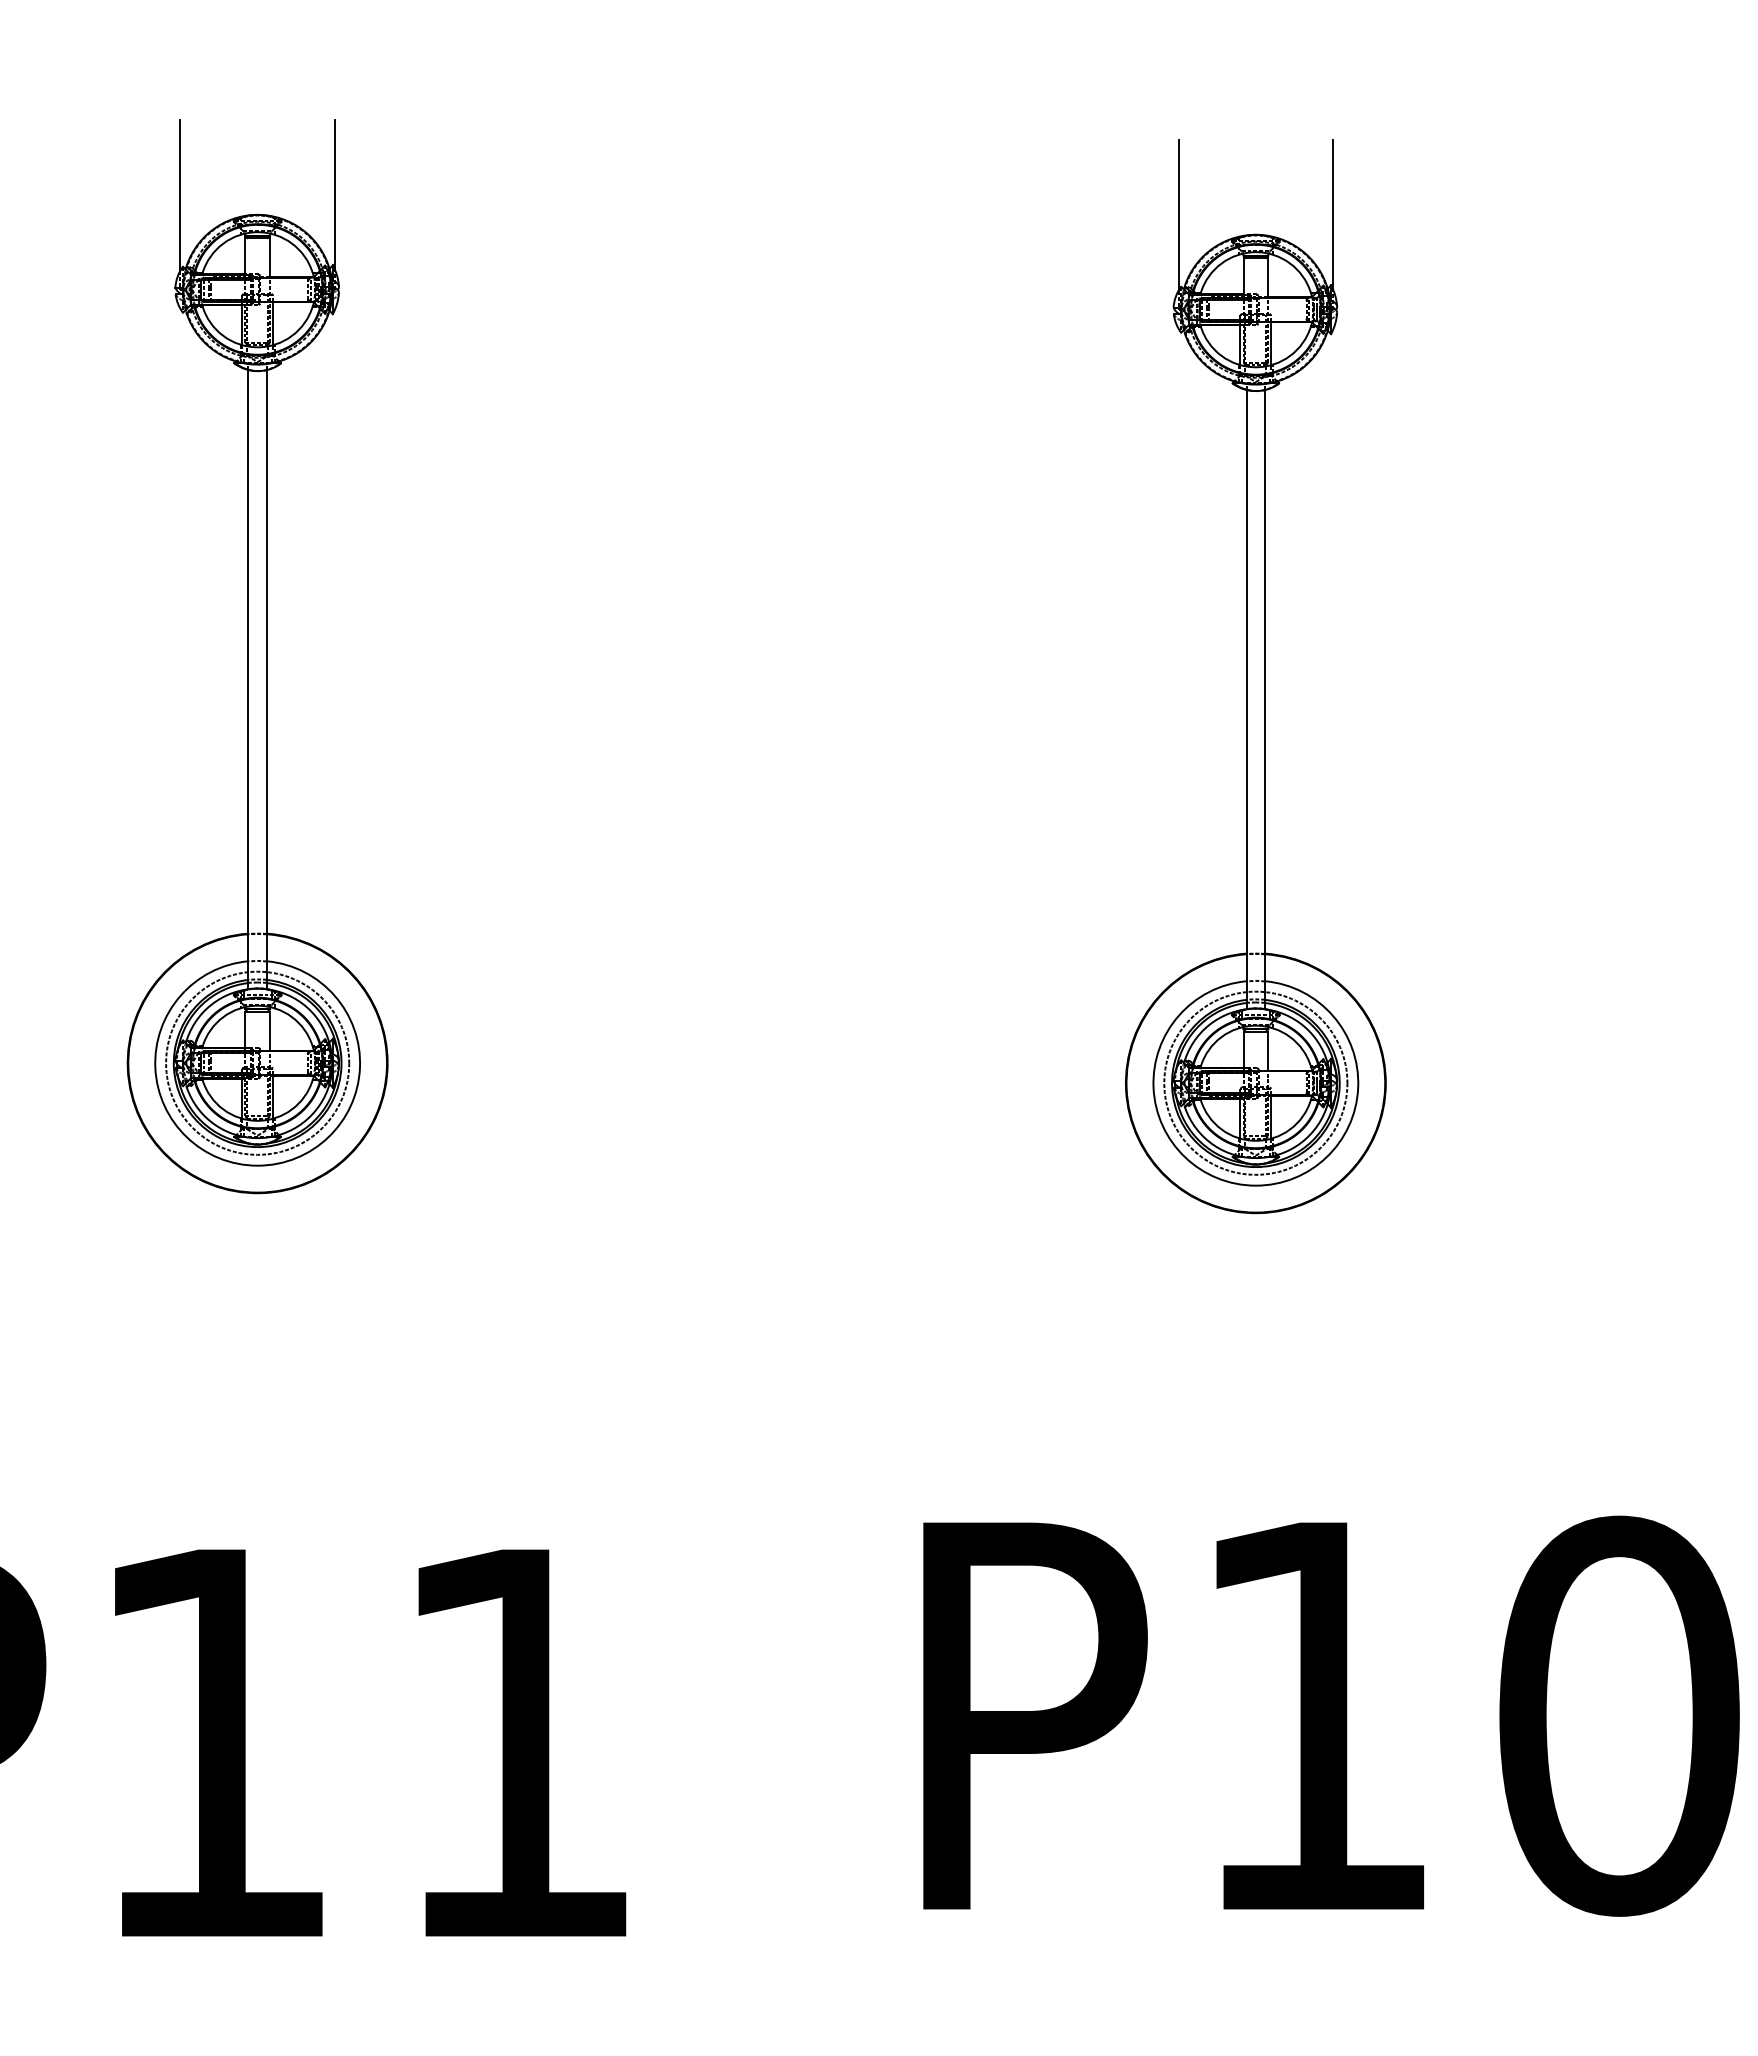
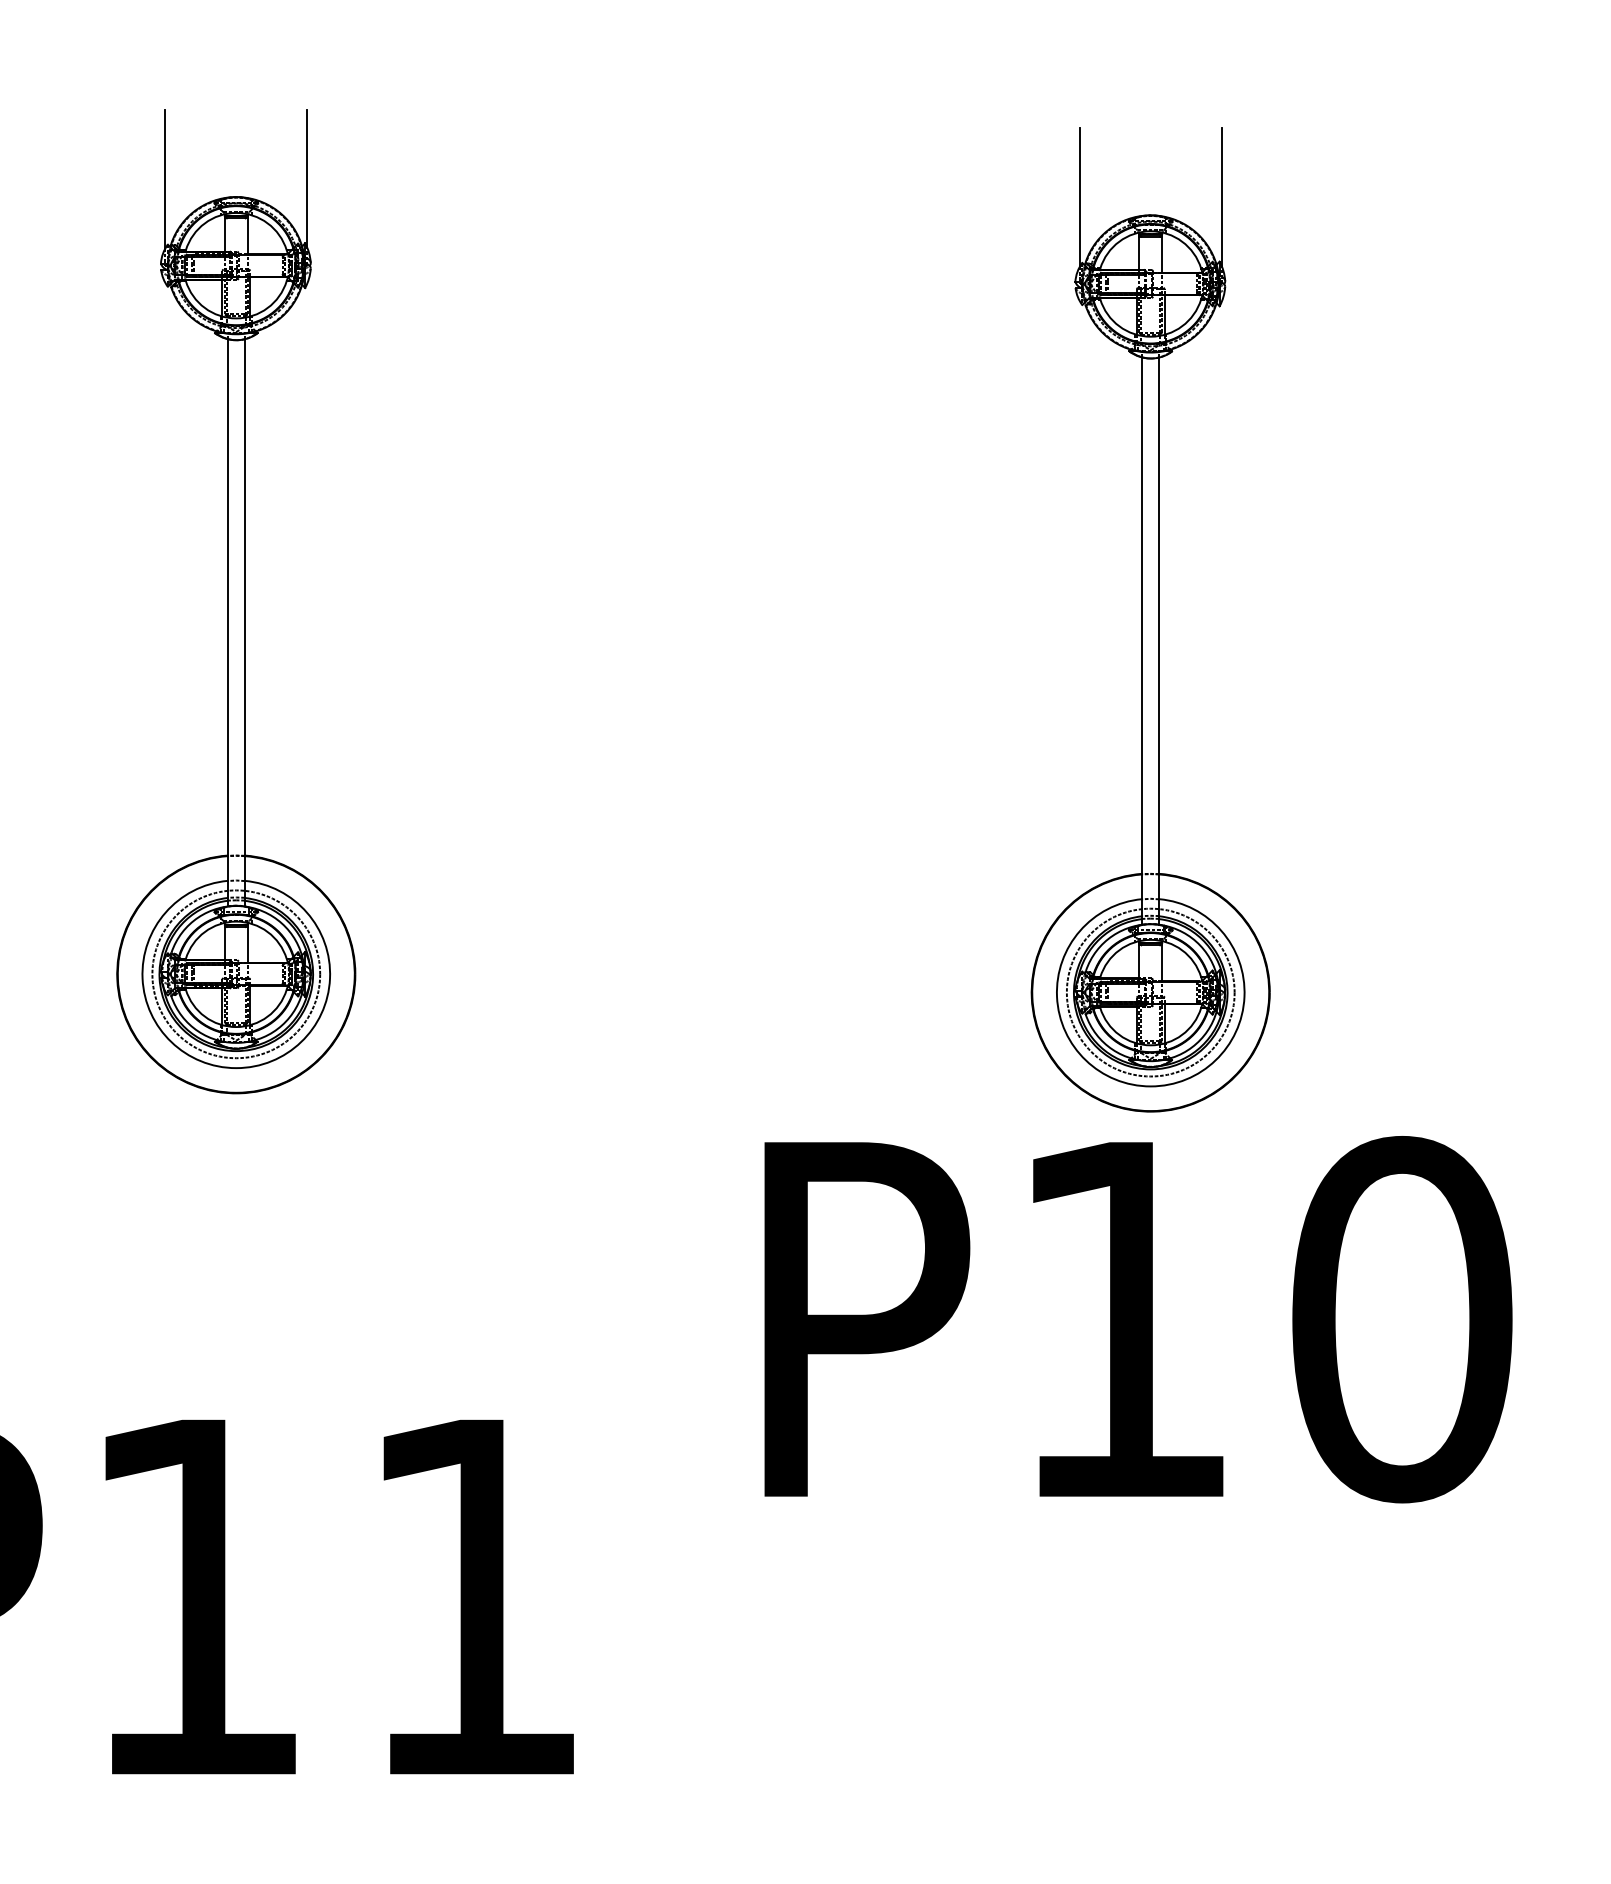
text: (1331, 1715) -> (1138, 1318), moved

